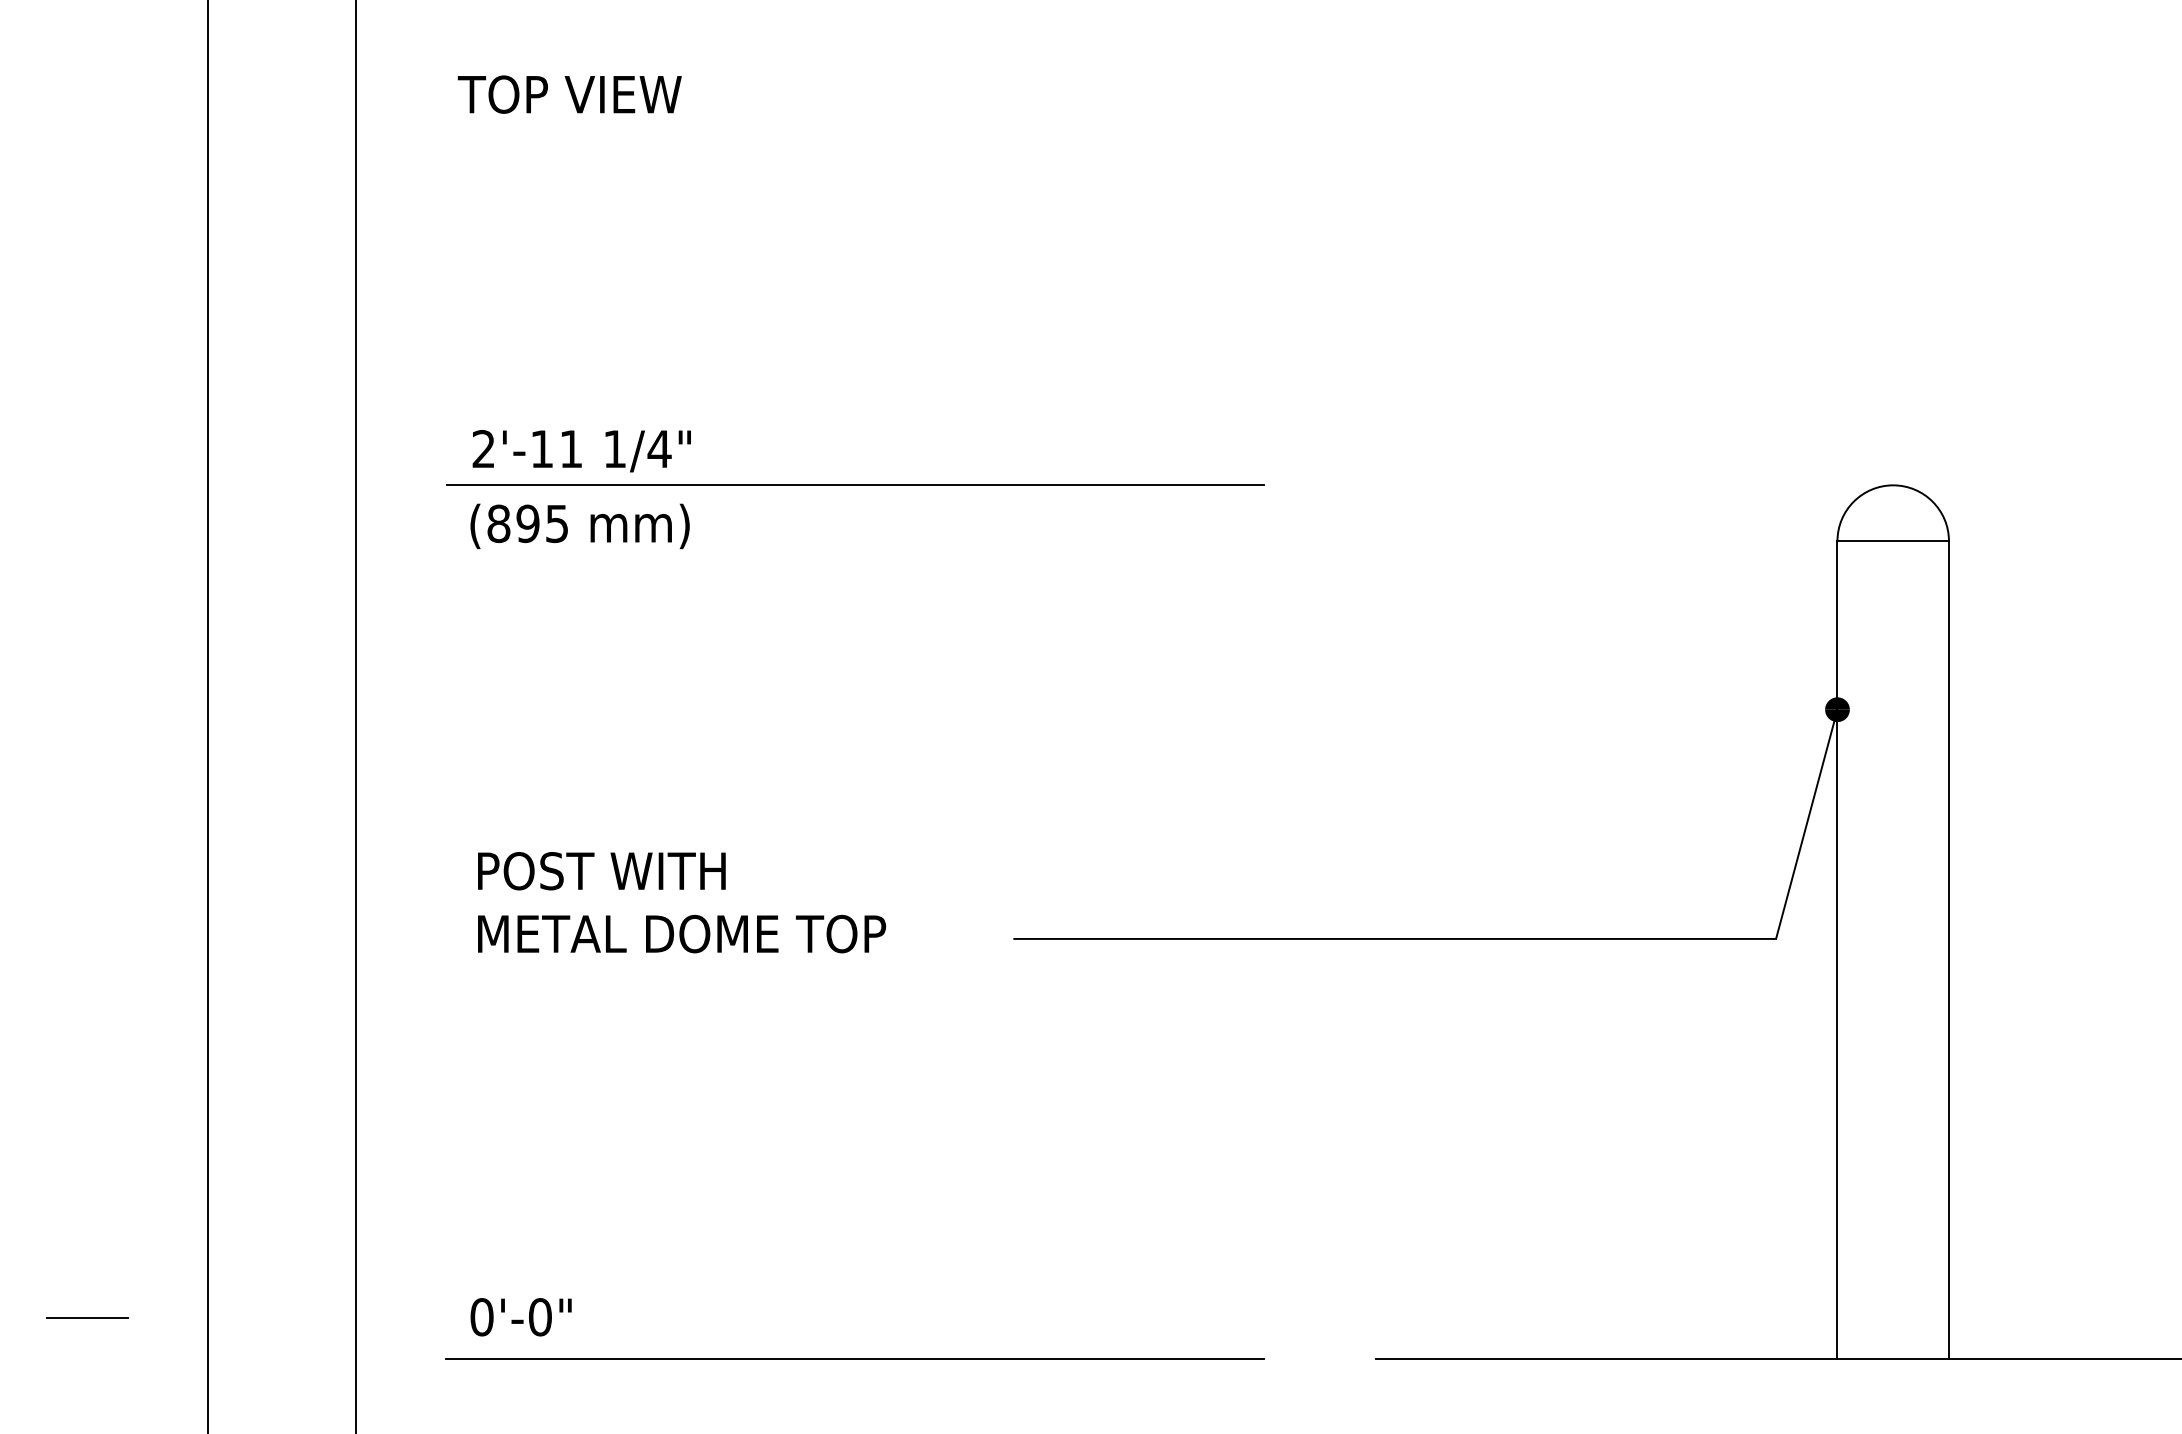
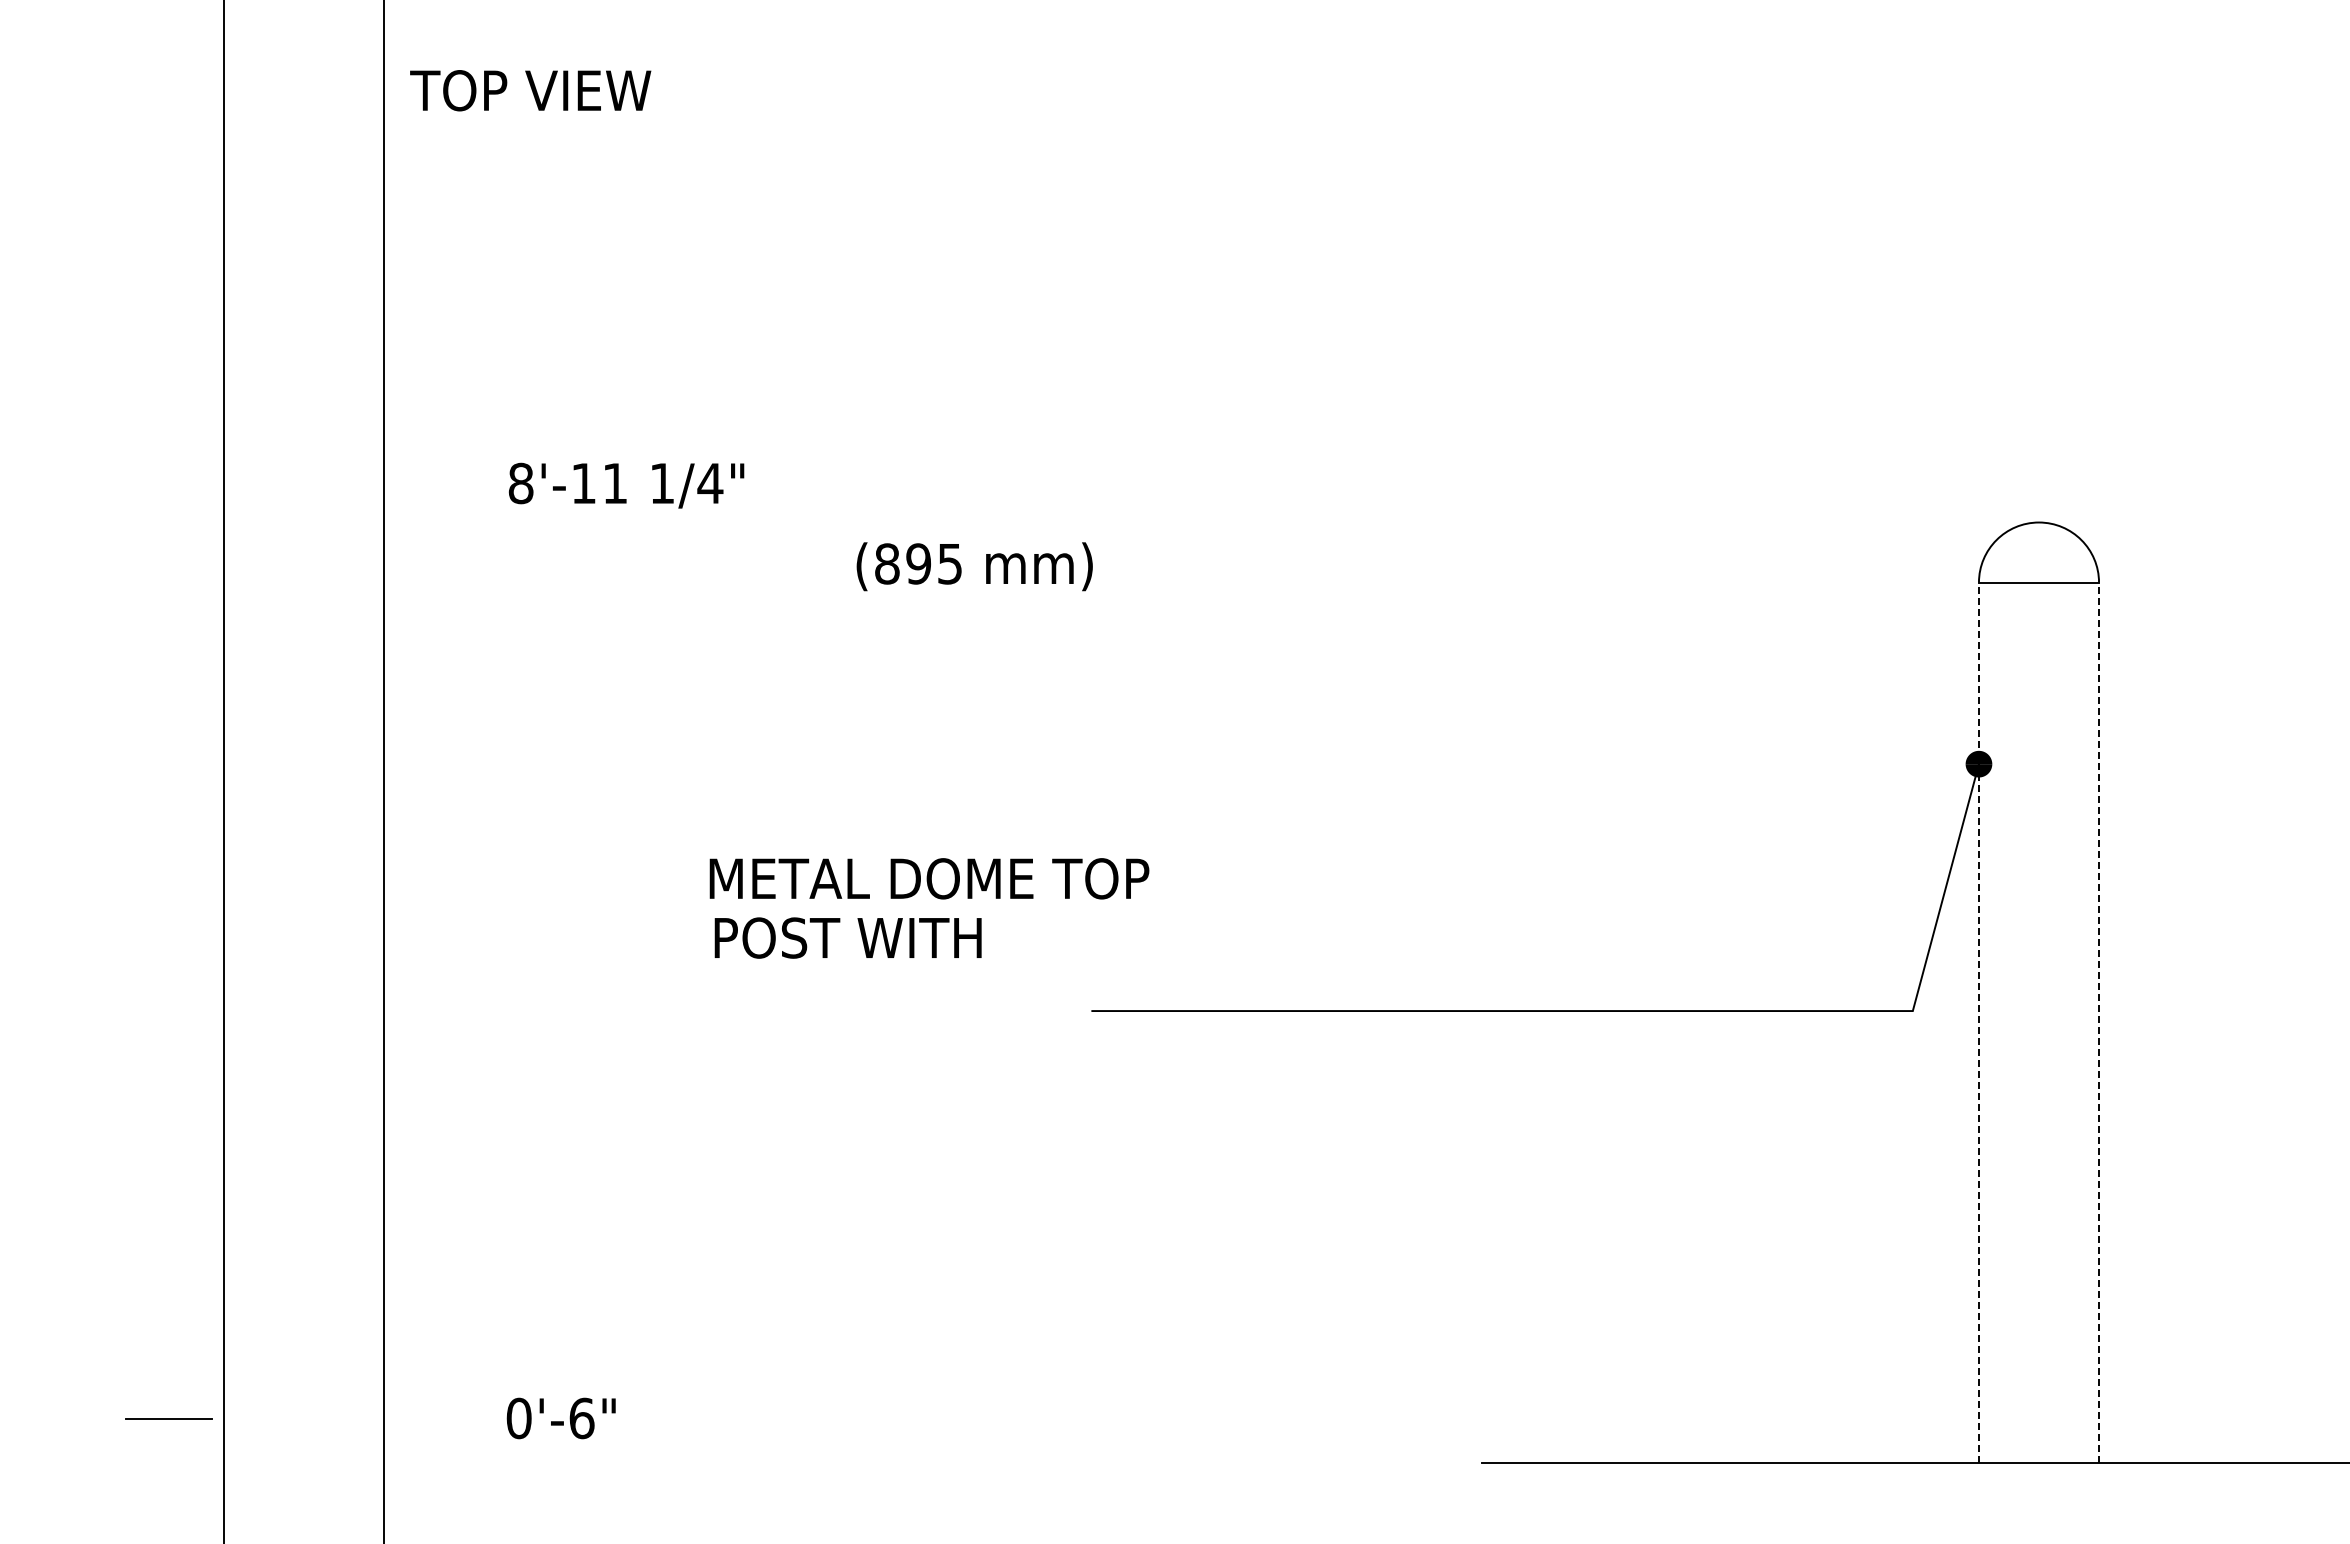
text: (569, 94) -> (530, 90), moved
text: (483, 449) -> (520, 483), 2'-11 -> 8'-11
line: (855, 485) -> (921, 522), removed
text: (579, 526) -> (974, 566), moved
text: (601, 870) -> (847, 937), moved
text: (681, 933) -> (929, 878), moved
line: (1837, 949) -> (1978, 1022), solid -> dashed
line: (1949, 949) -> (2099, 1022), solid -> dashed
line: (86, 1317) -> (168, 1418), moved
text: (539, 1317) -> (581, 1418), 0'-0" -> 0'-6"
line: (854, 1358) -> (920, 1462), removed

